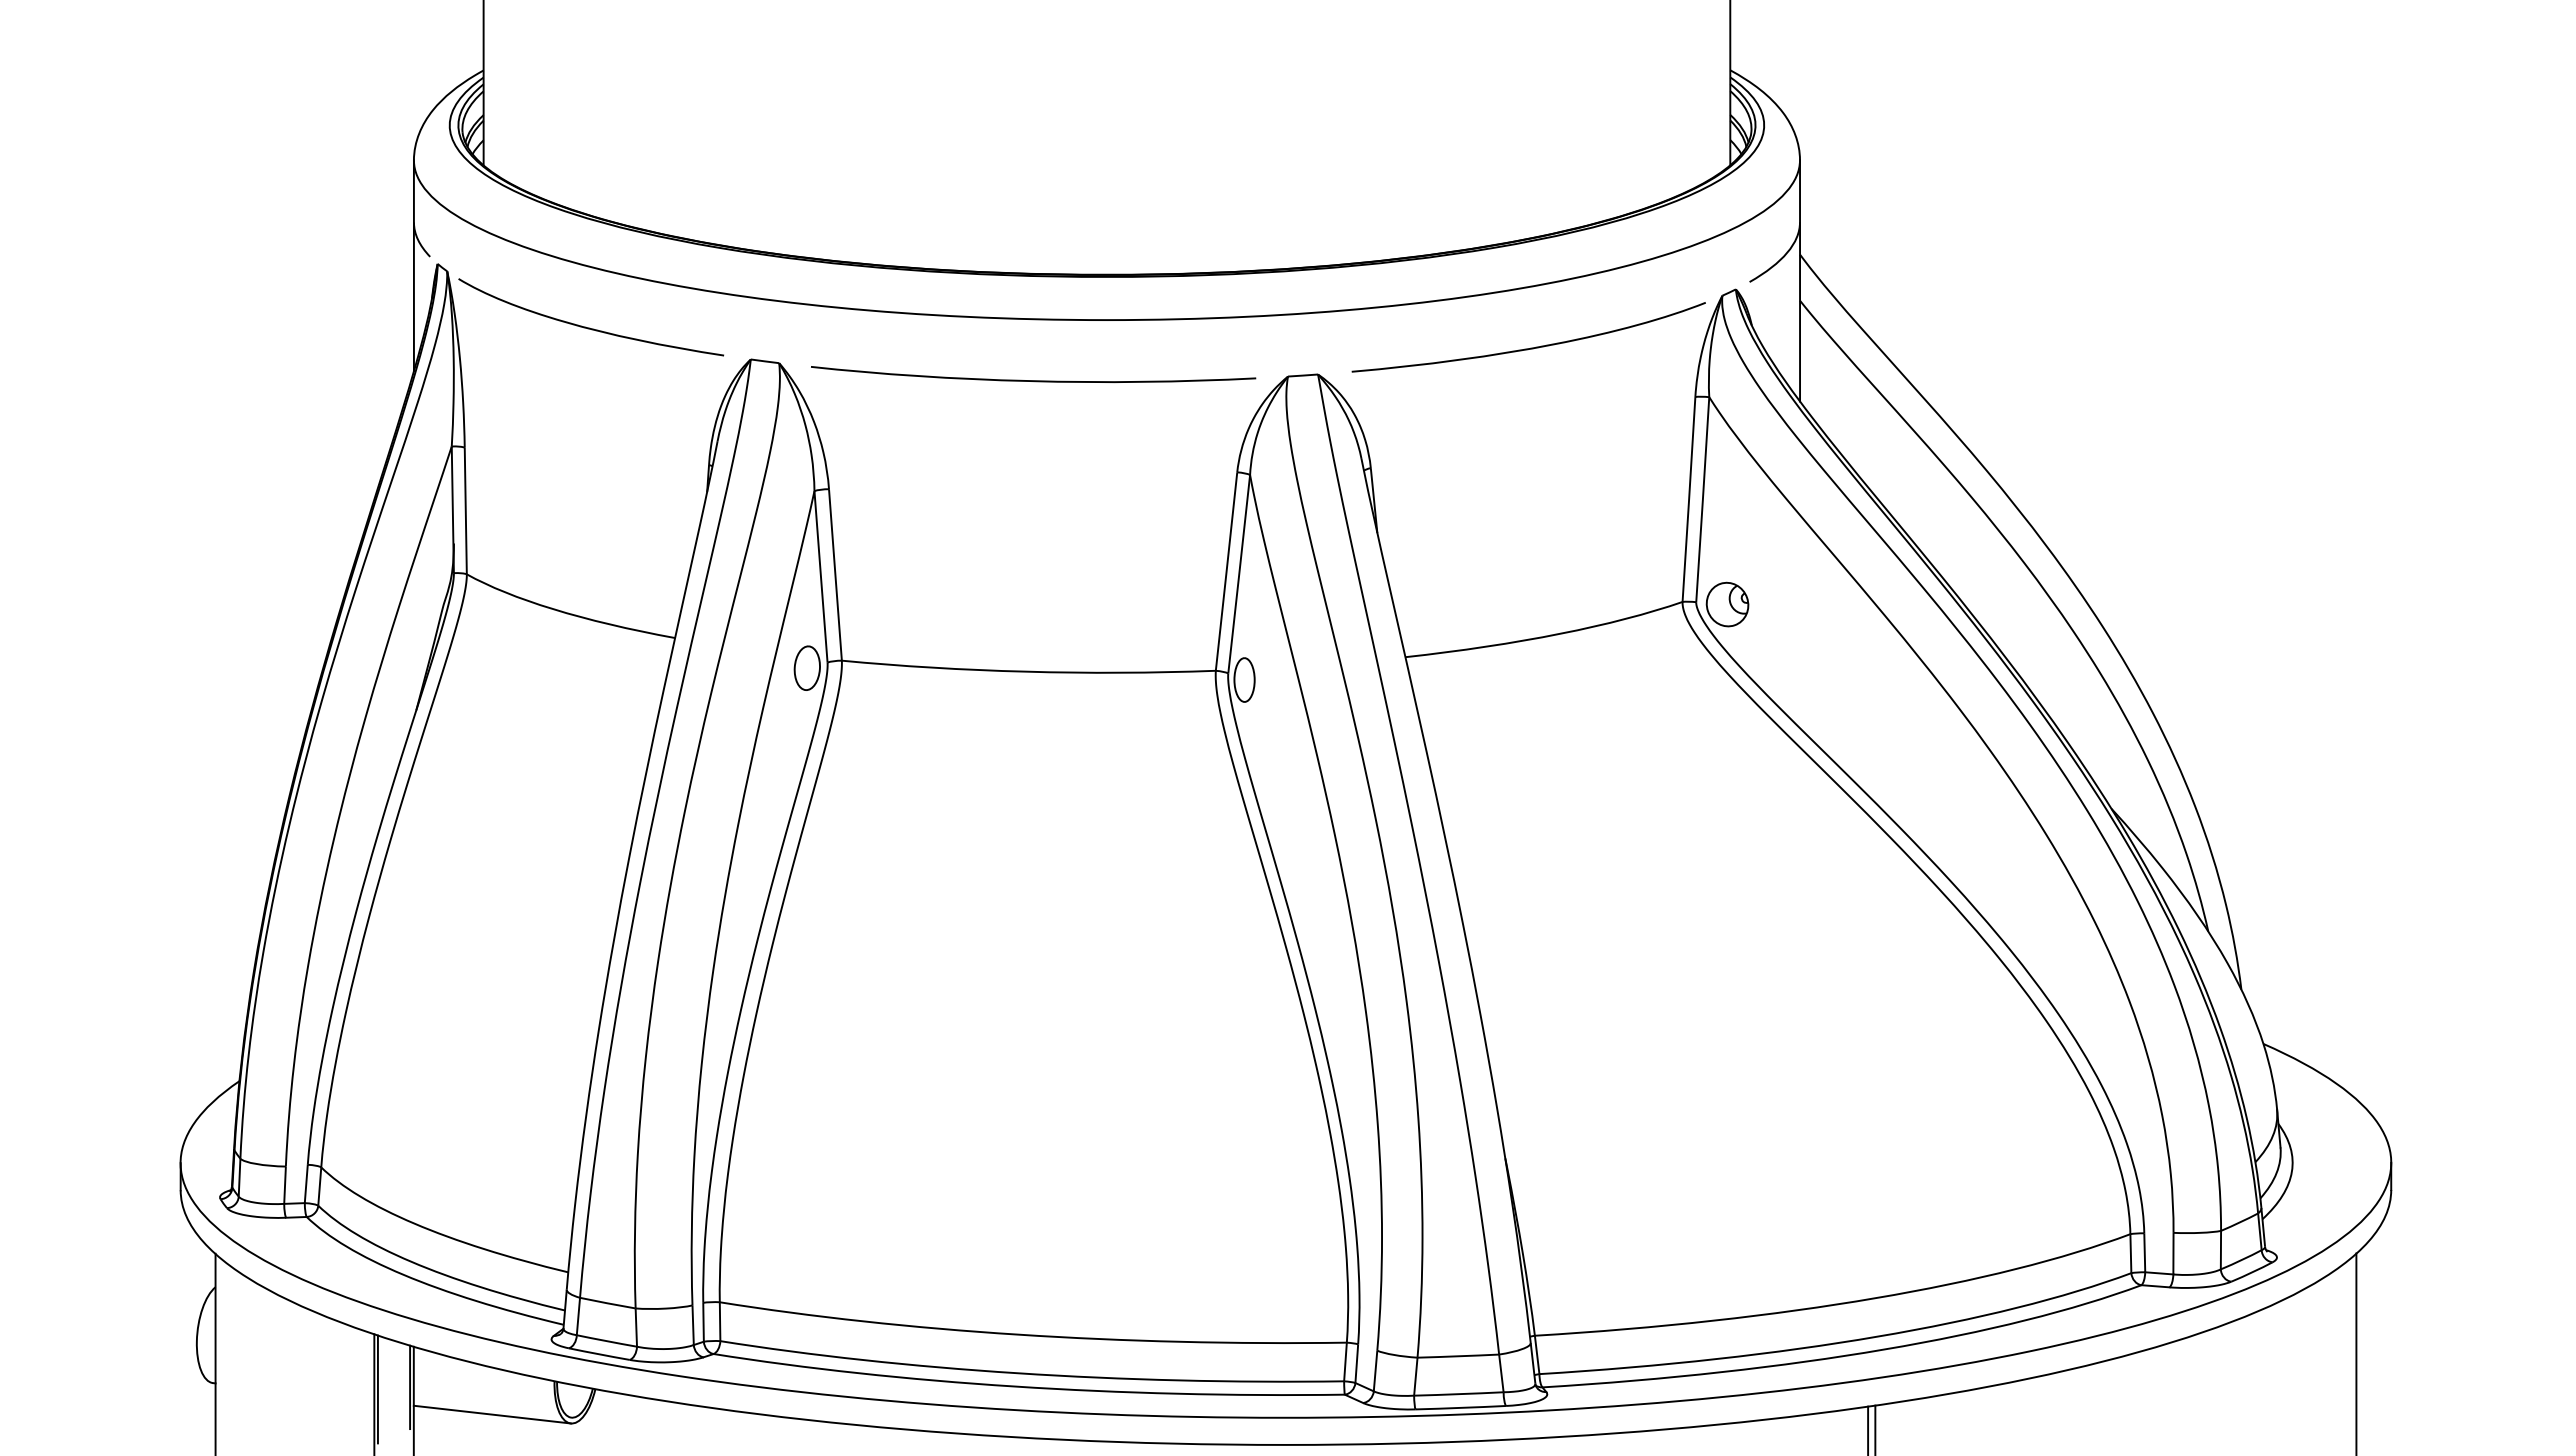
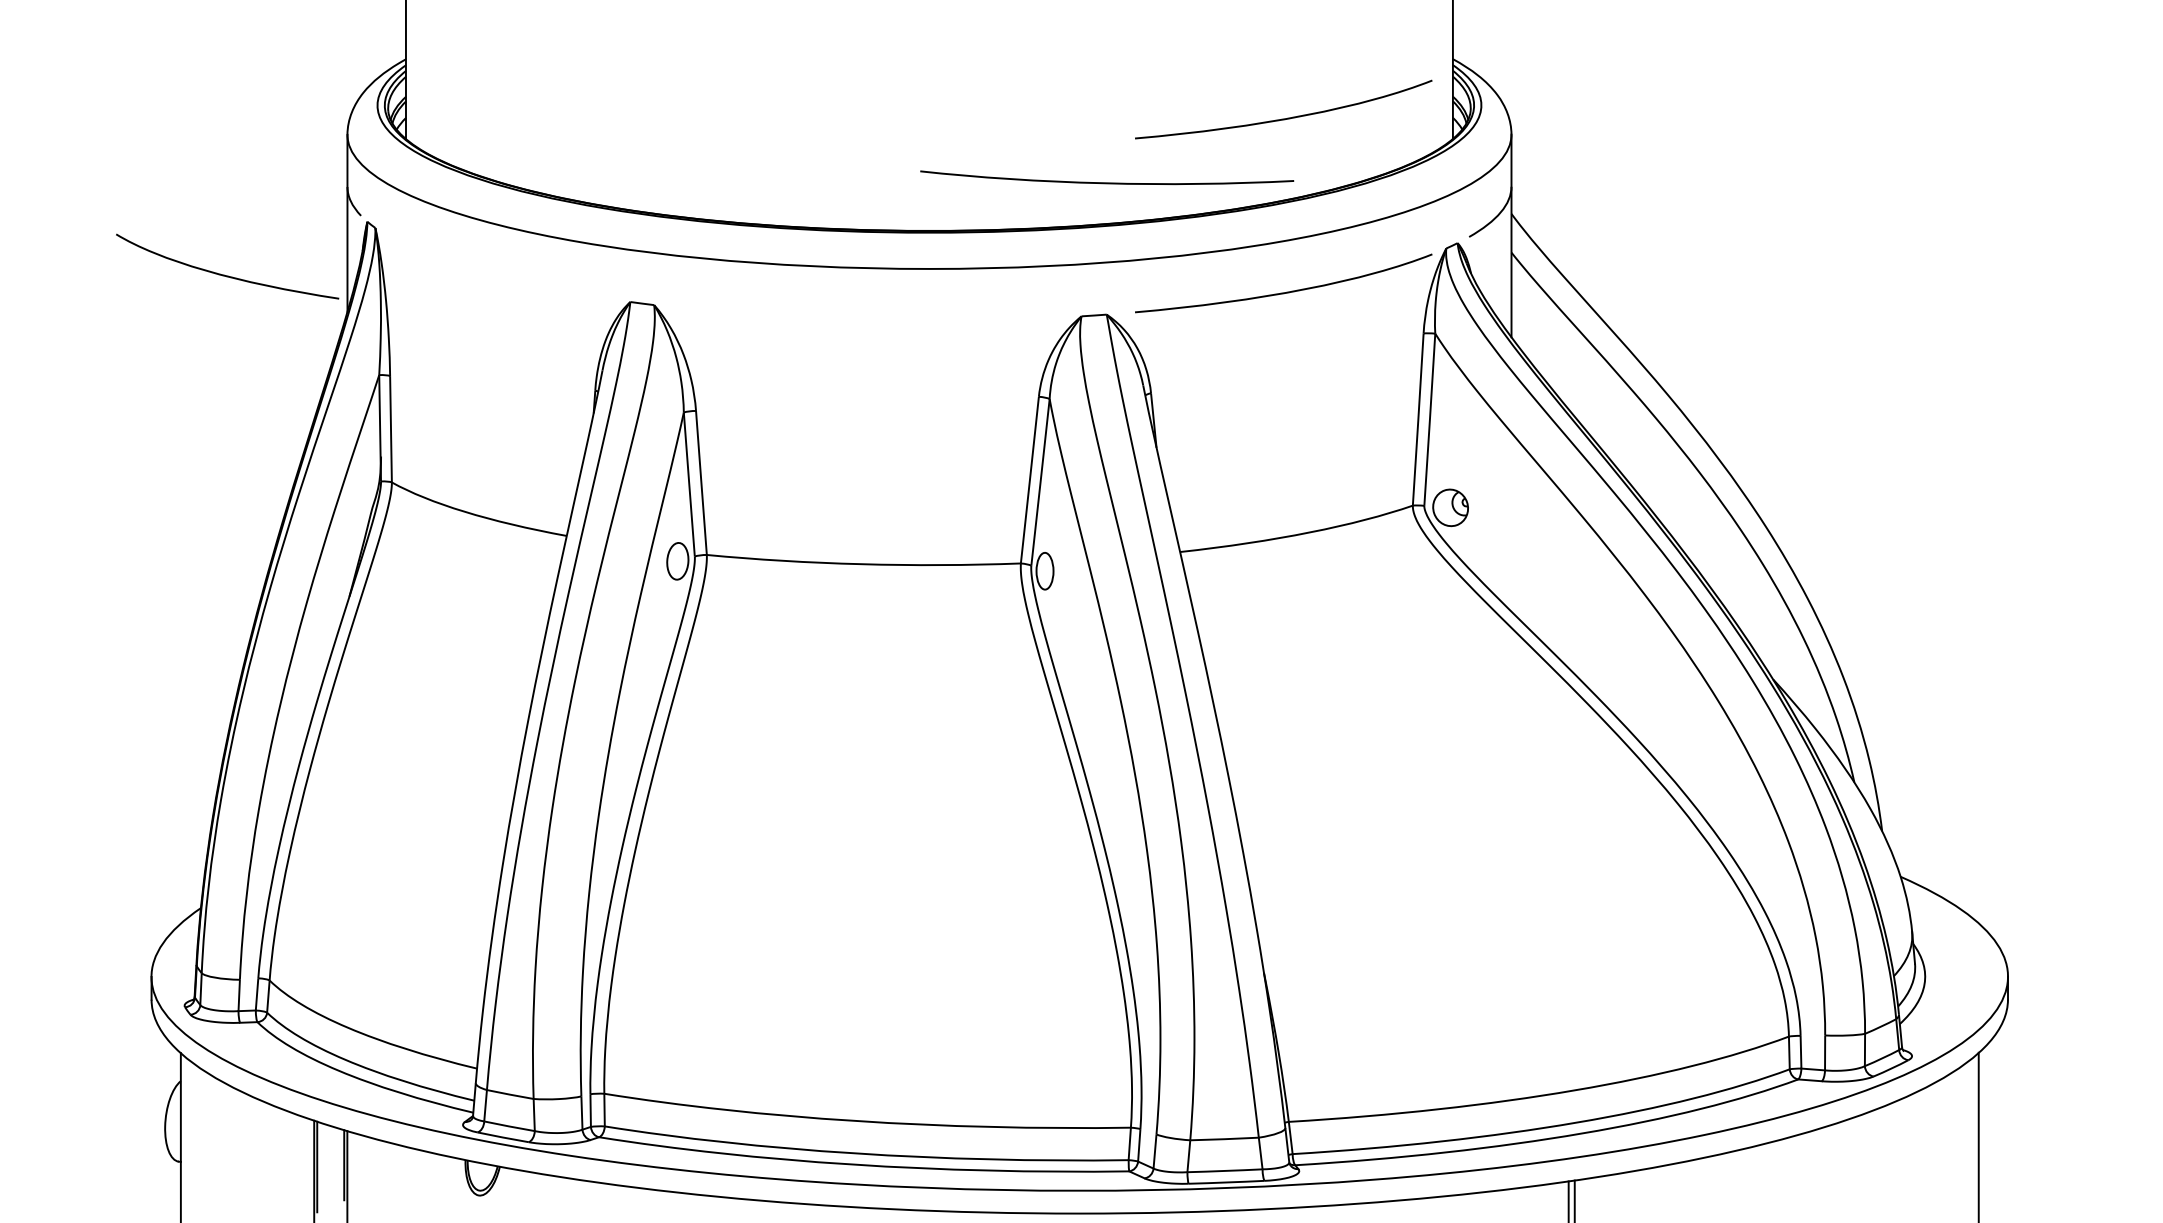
curve: (1530, 140) -> (1285, 118), added
curve: (589, 327) -> (226, 275), moved
curve: (1033, 380) -> (1107, 182), moved
line: (491, 1414) -> (412, 1188), removed

